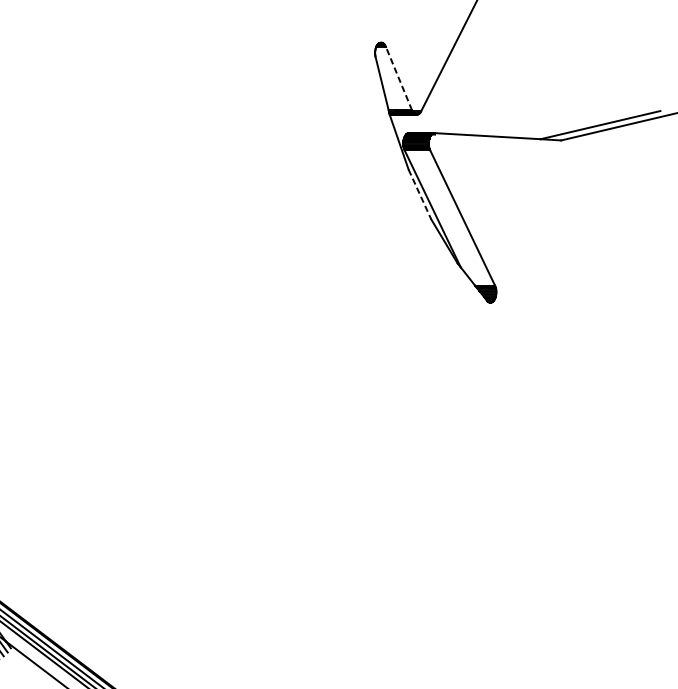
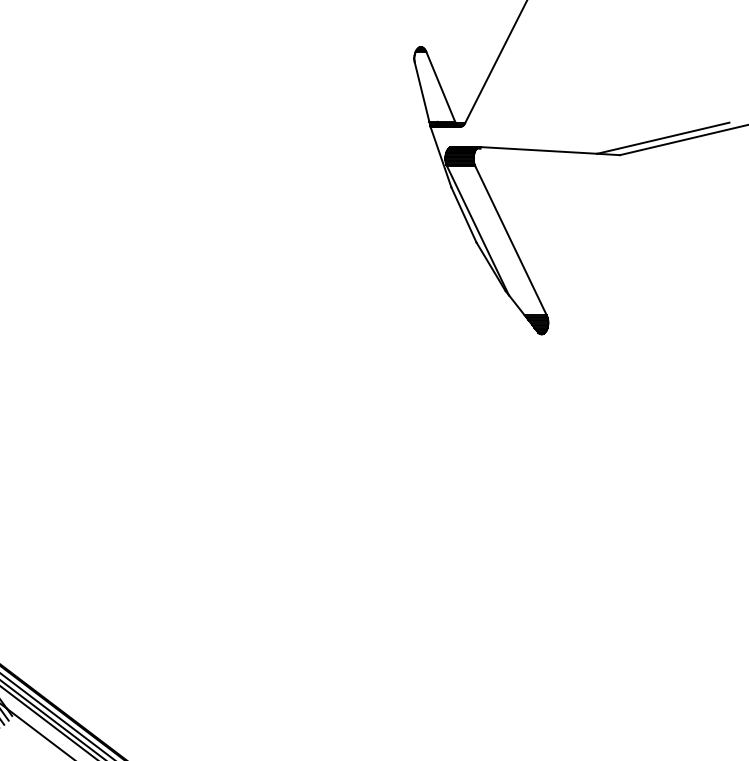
line: (398, 78) -> (440, 86), dashed -> solid
line: (420, 195) -> (464, 215), dashed -> solid

